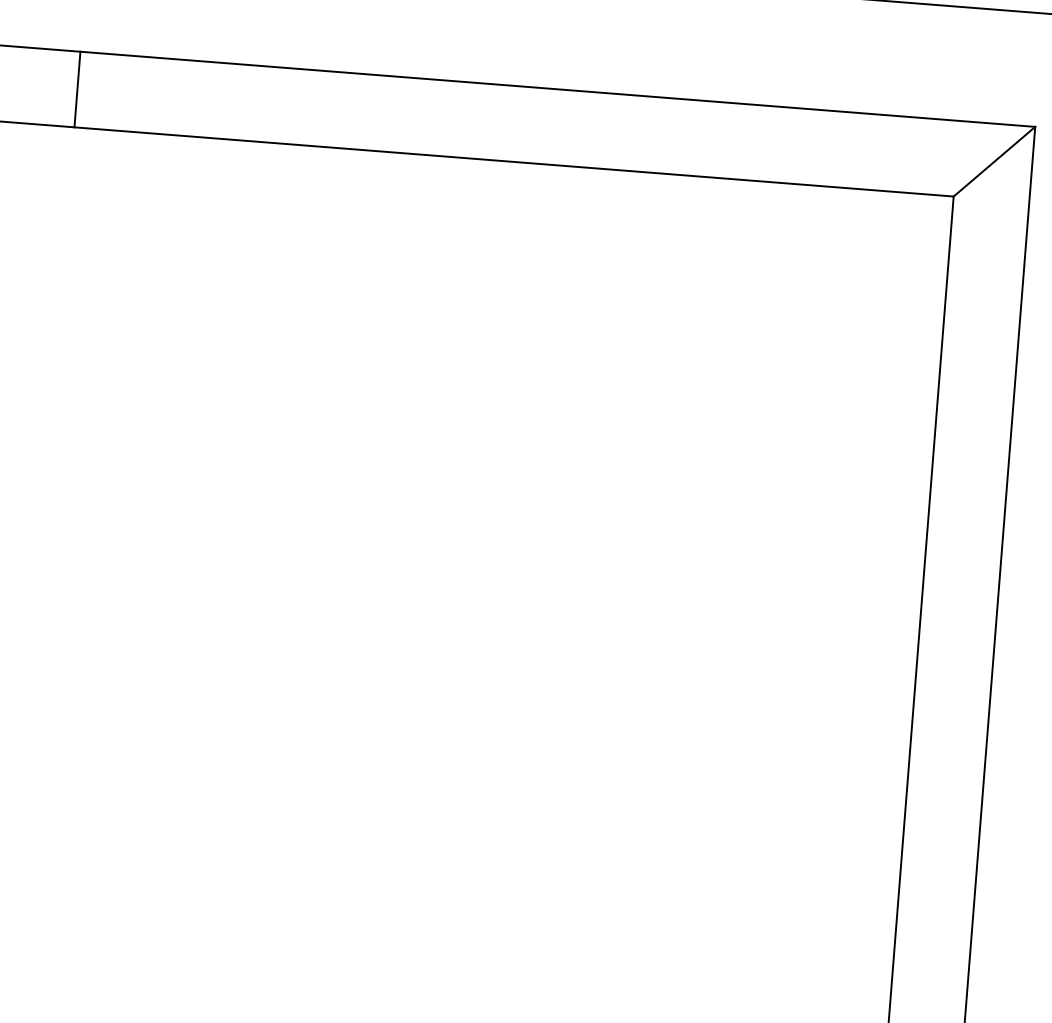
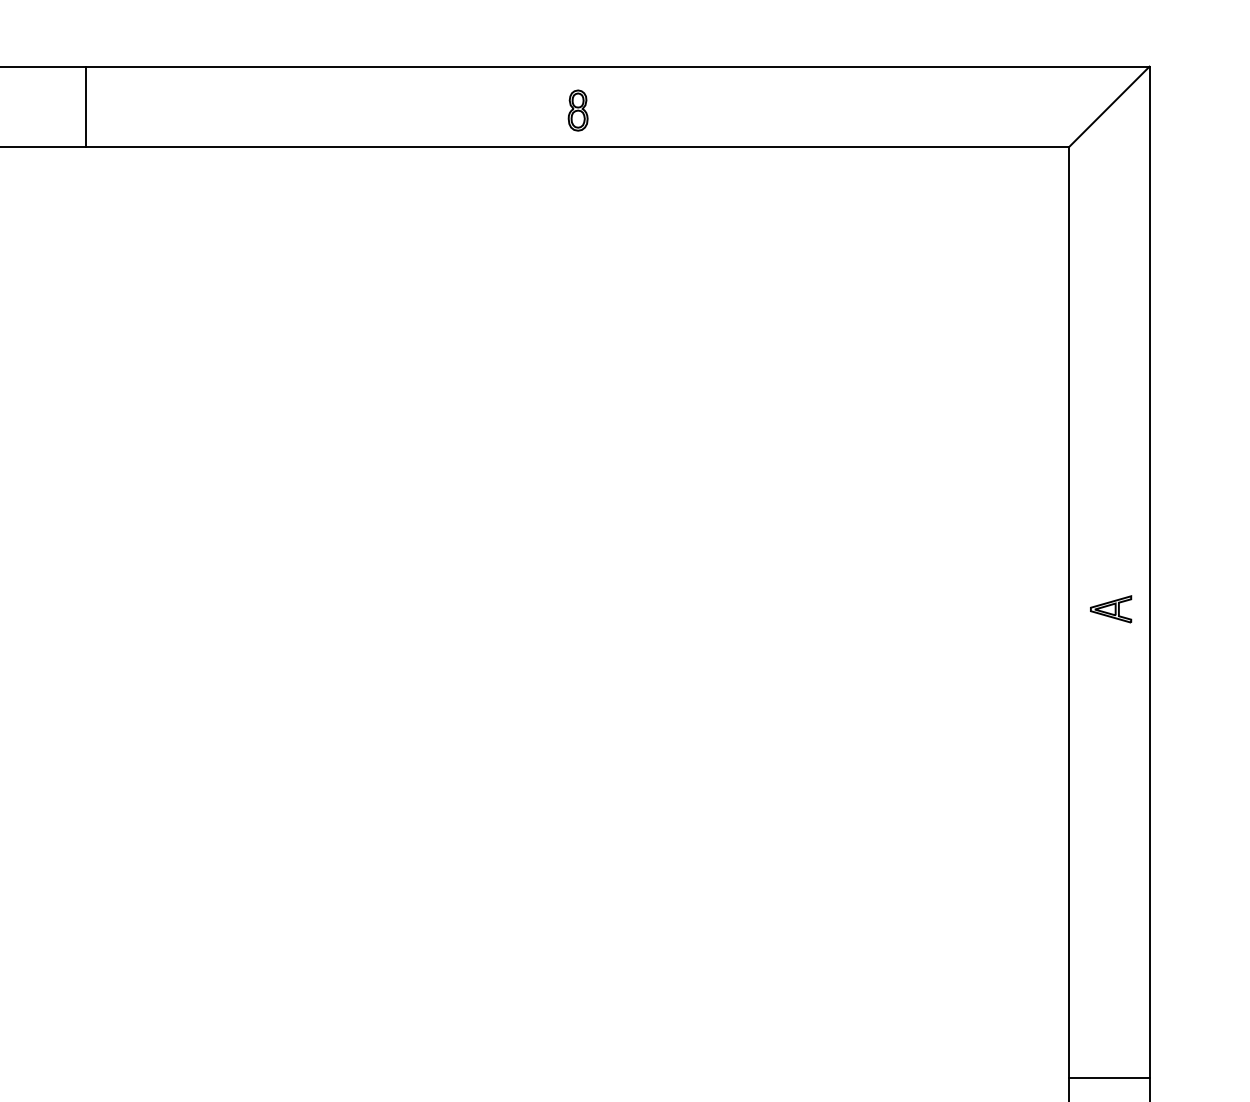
line: (77, 89) -> (86, 106), moved
part: (495, 125) -> (577, 110), added
part: (959, 633) -> (1111, 609), added

